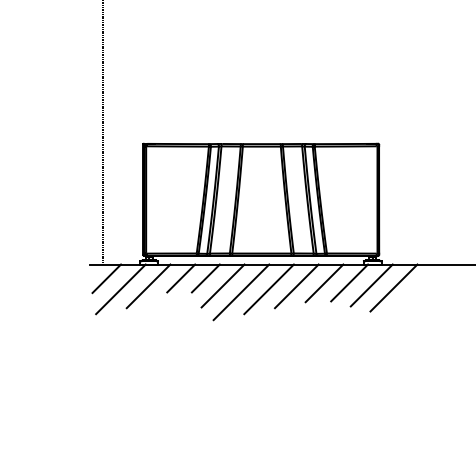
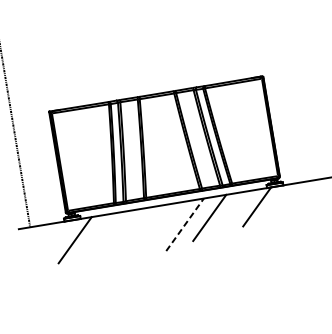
line: (106, 278) -> (35, 239), removed
line: (181, 278) -> (103, 228), removed
line: (205, 278) -> (125, 224), removed
line: (324, 283) -> (234, 211), removed
line: (222, 285) -> (142, 228), removed
line: (371, 285) -> (277, 205), removed
line: (393, 287) -> (297, 204), removed
line: (269, 288) -> (185, 223), solid -> dashed
line: (120, 289) -> (50, 247), removed
line: (241, 292) -> (160, 231), removed

